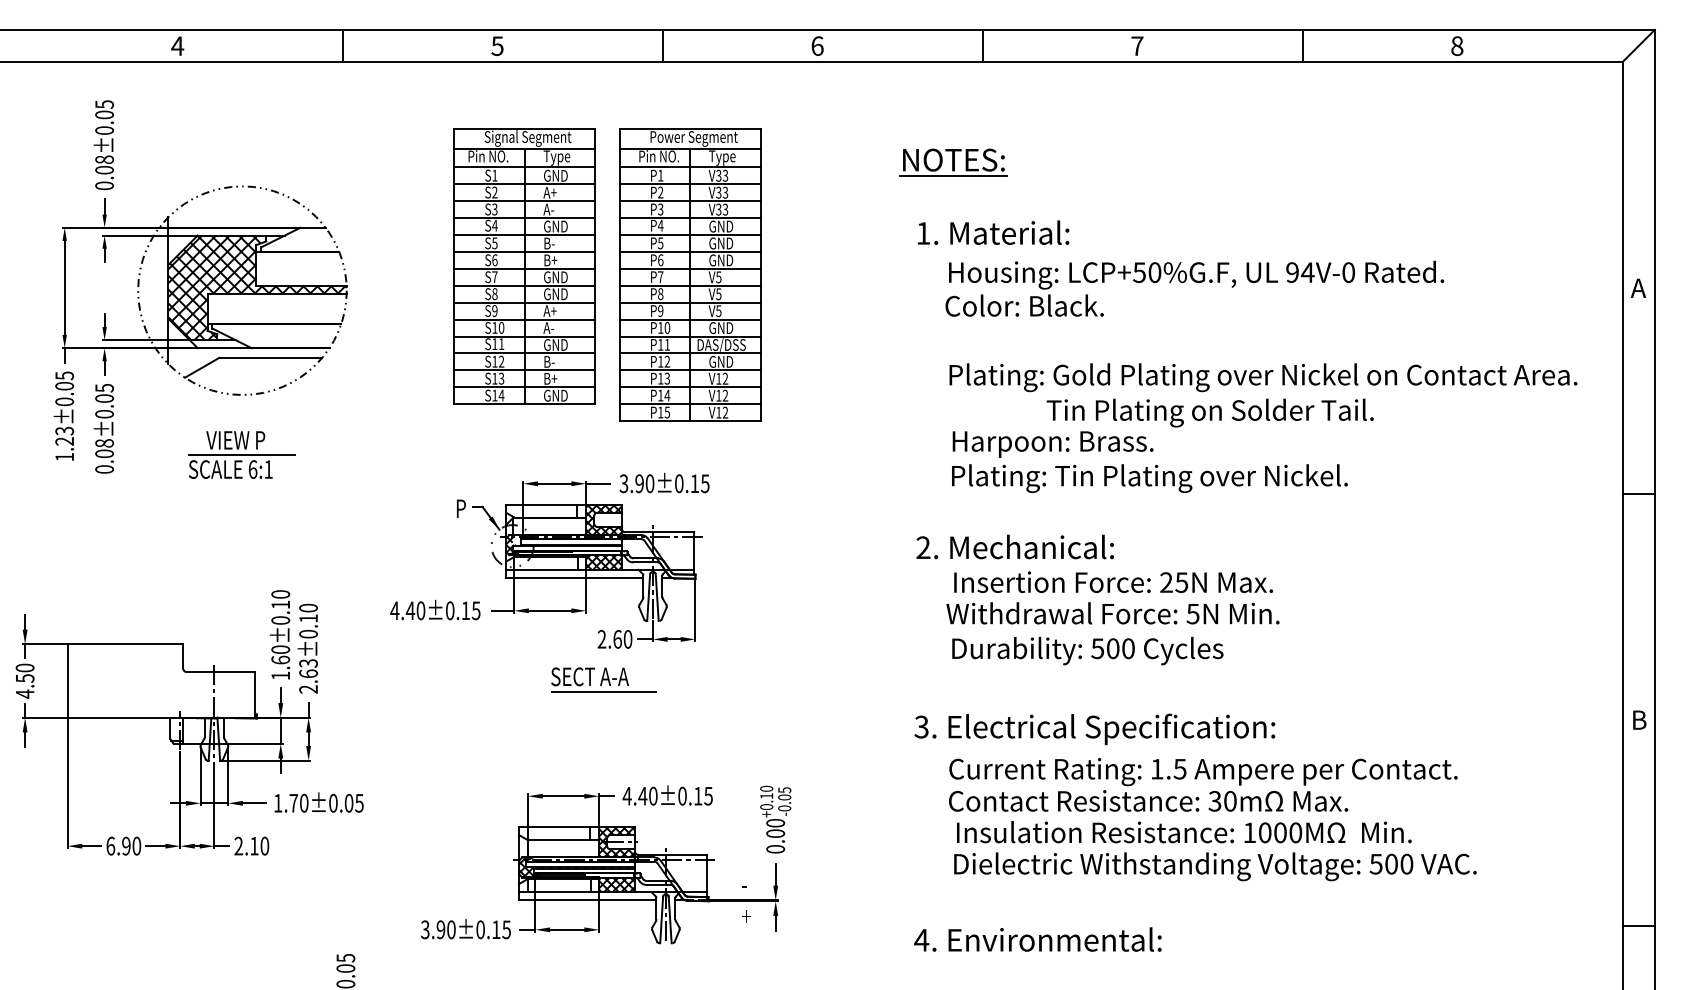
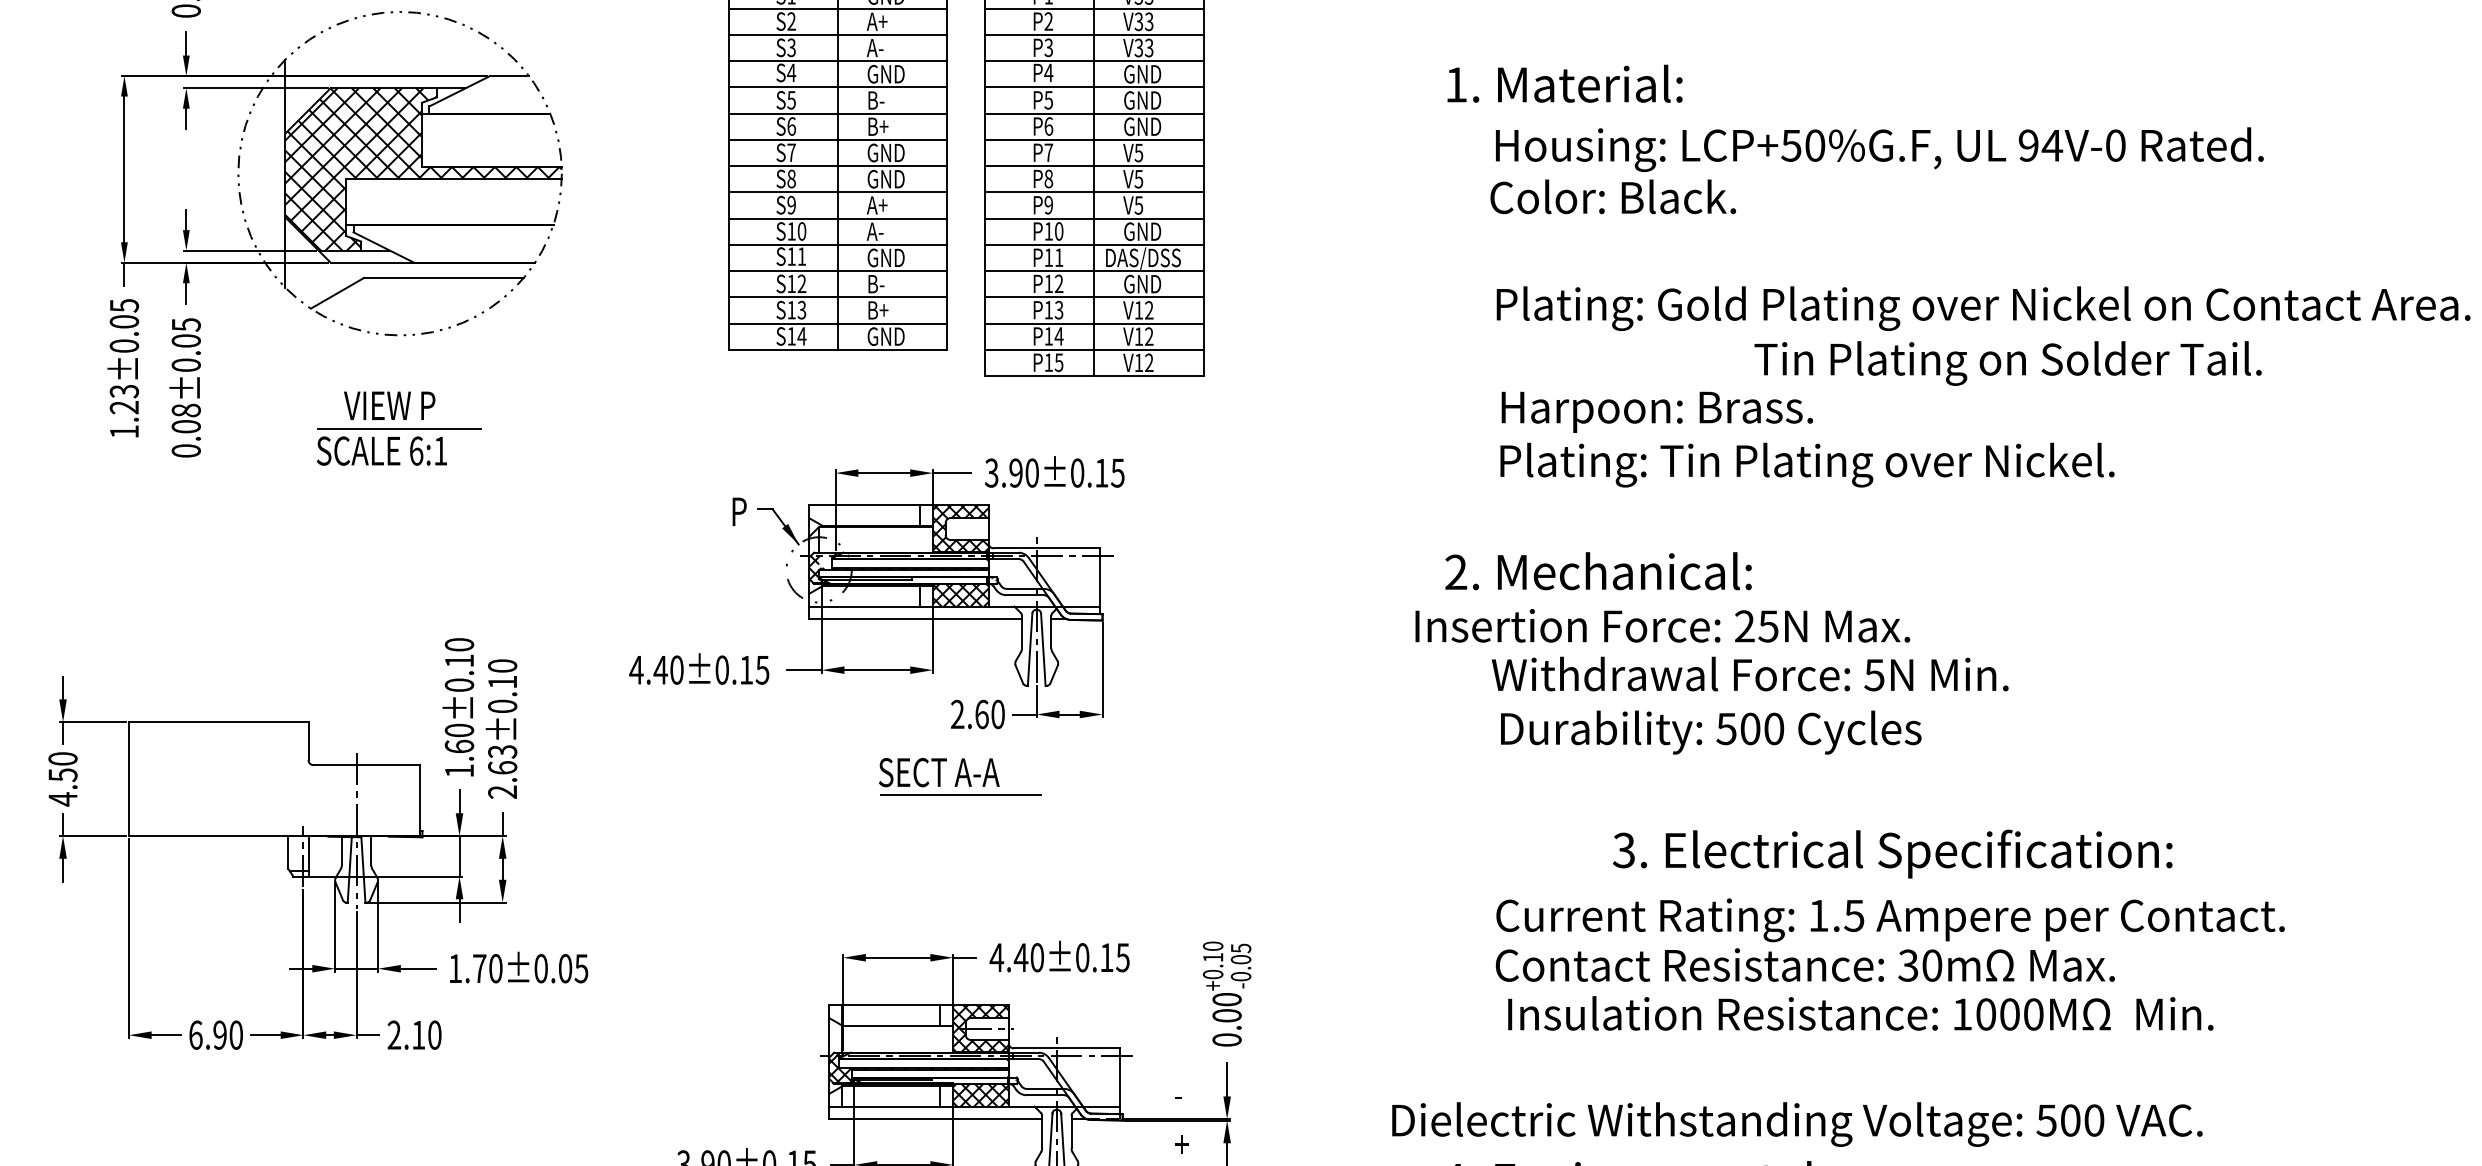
text: (1209, 412) -> (2006, 362), moved
text: (1113, 581) -> (1662, 624), moved
text: (1094, 729) -> (1892, 854), moved
text: (1215, 866) -> (1797, 1124), moved

